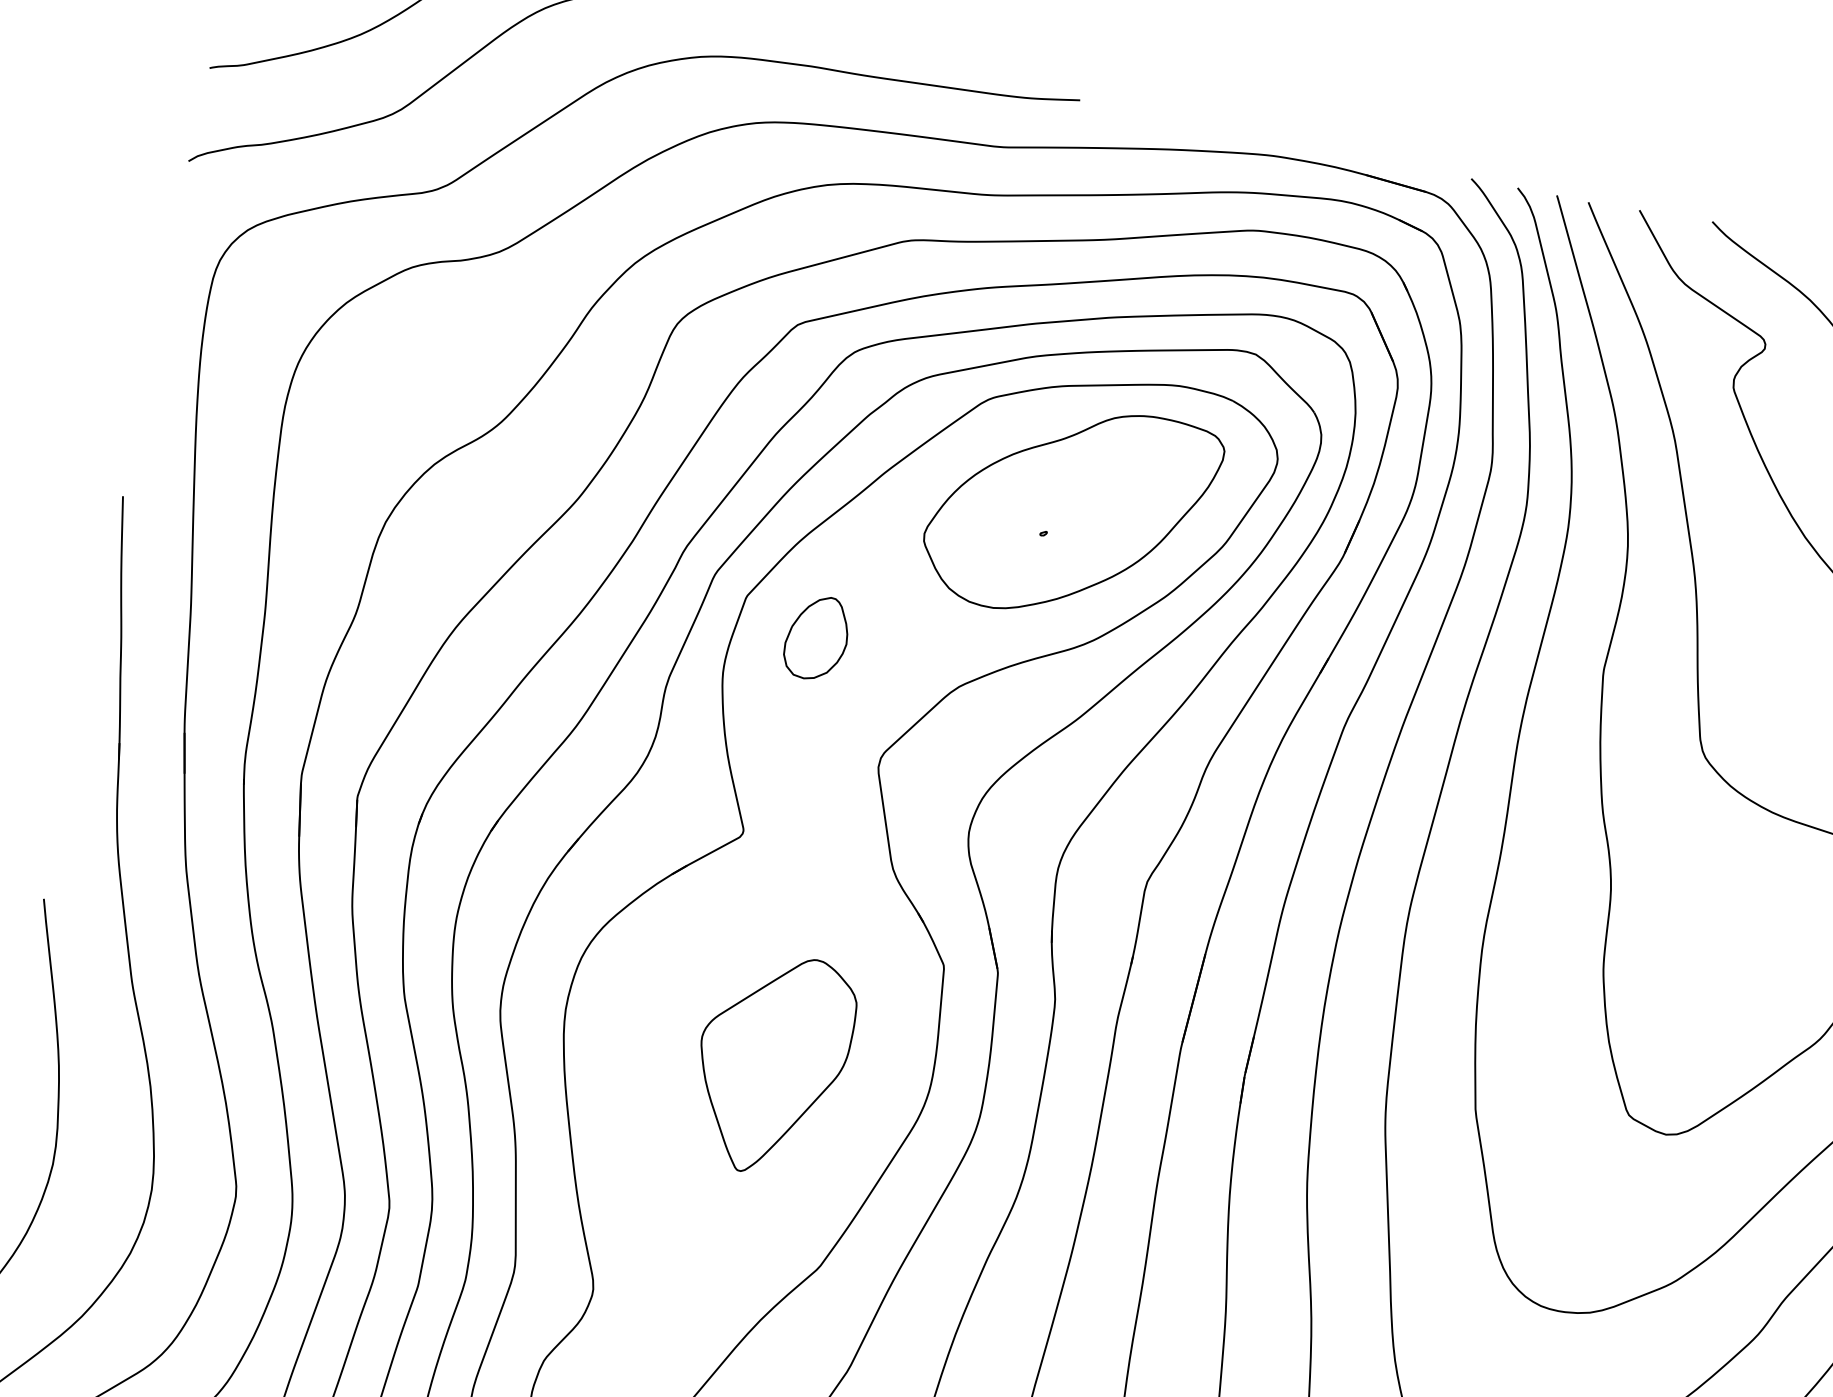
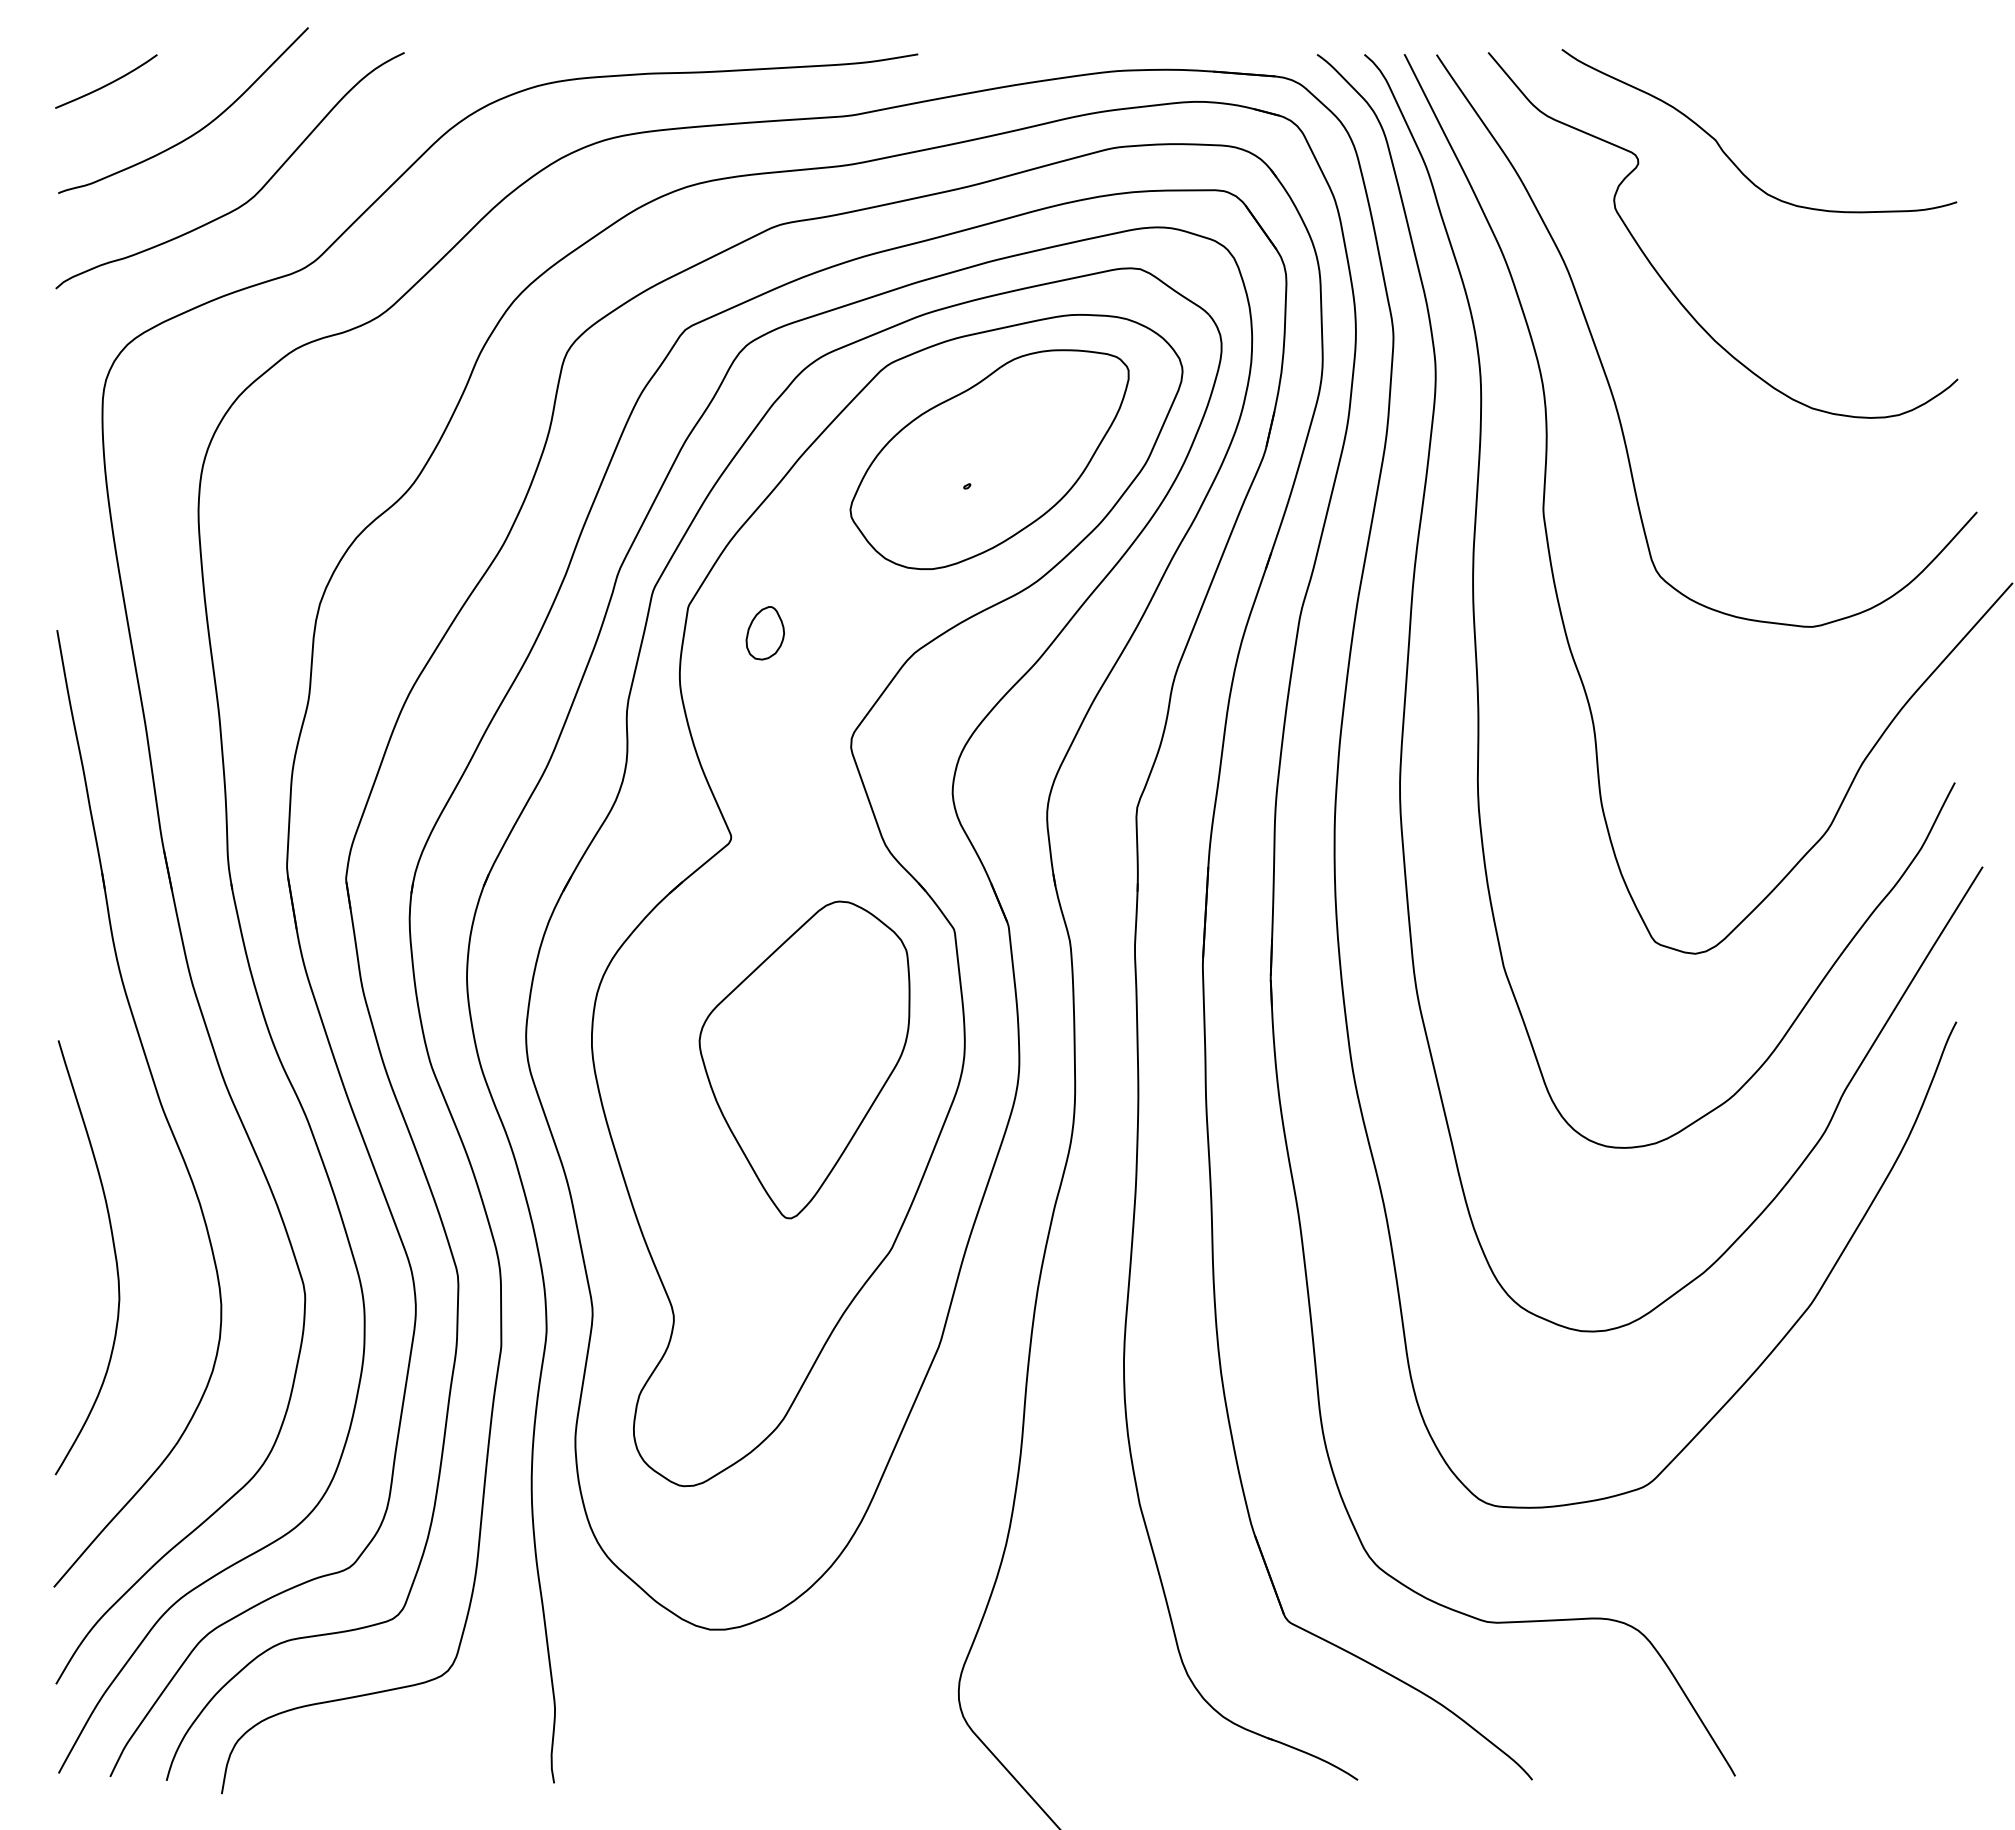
part: (815, 638) -> (764, 633), size x0.62
part: (771, 1063) -> (804, 1059), size x1.43

